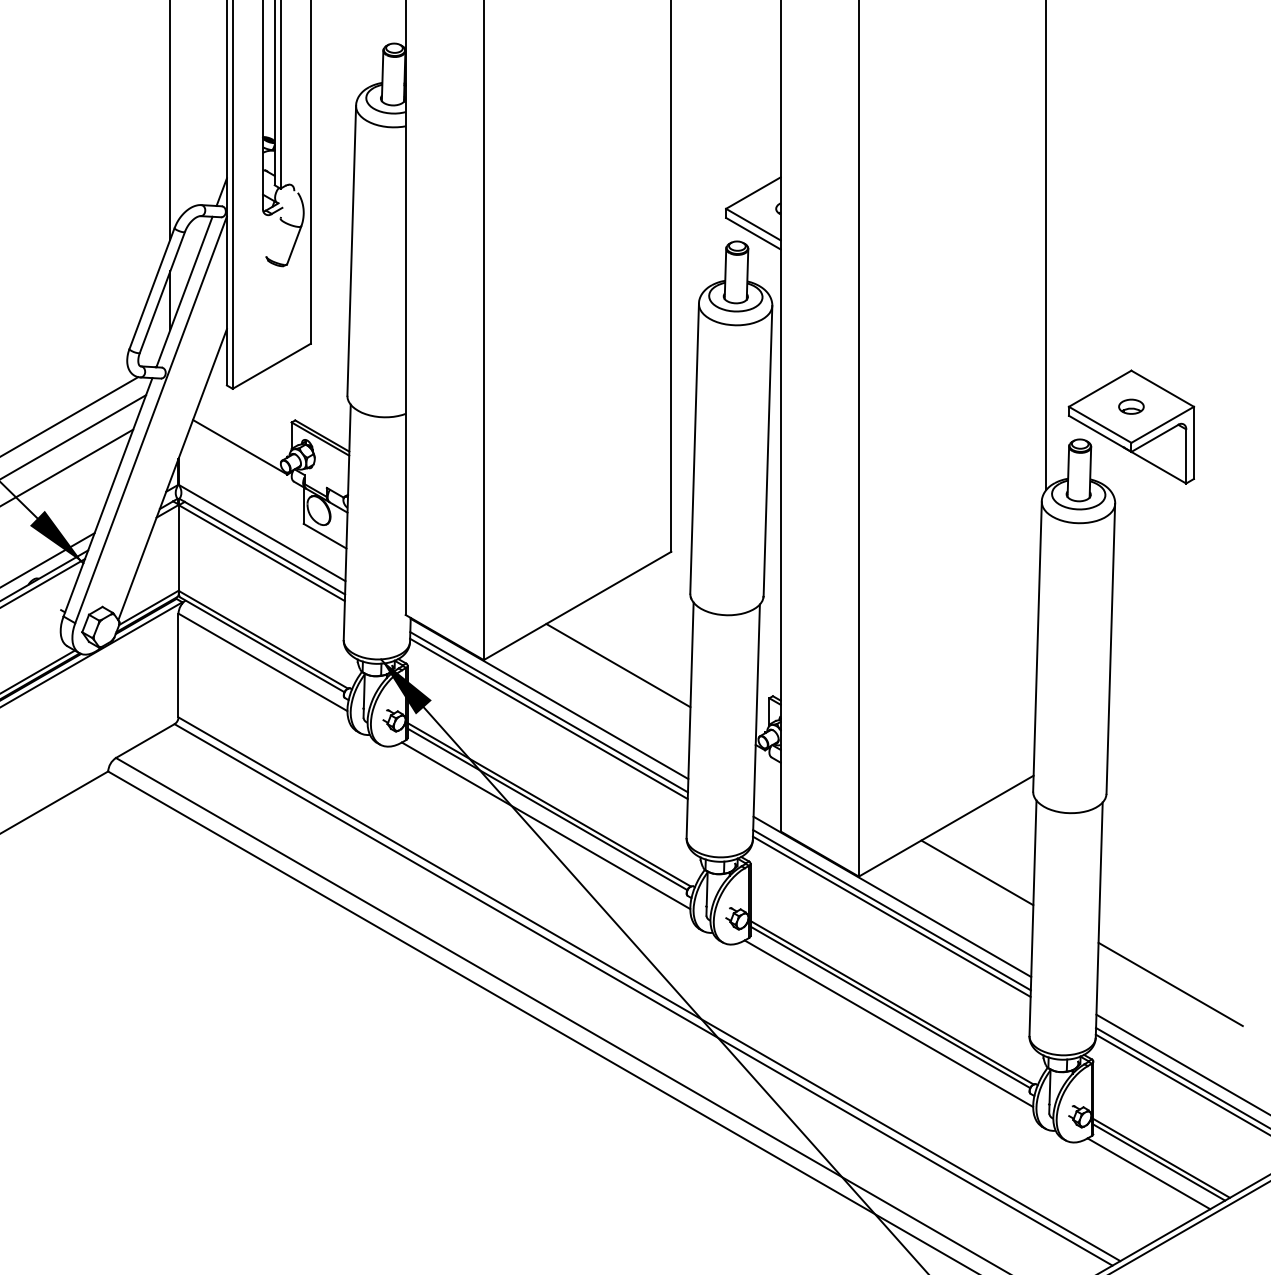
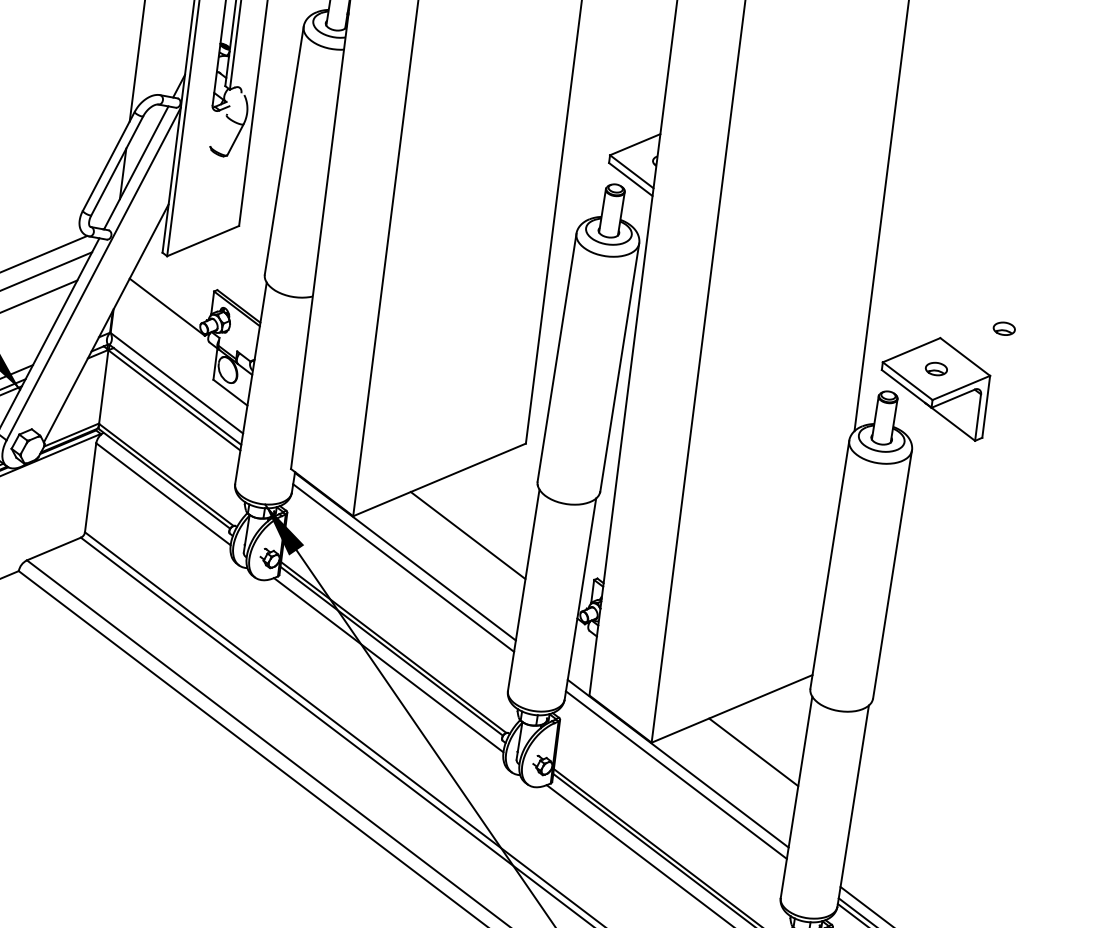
part: (1203, 350) -> (1004, 328), added
line: (548, 718) -> (402, 573), removed
line: (891, 916) -> (675, 780), removed
line: (1170, 984) -> (907, 869), removed

